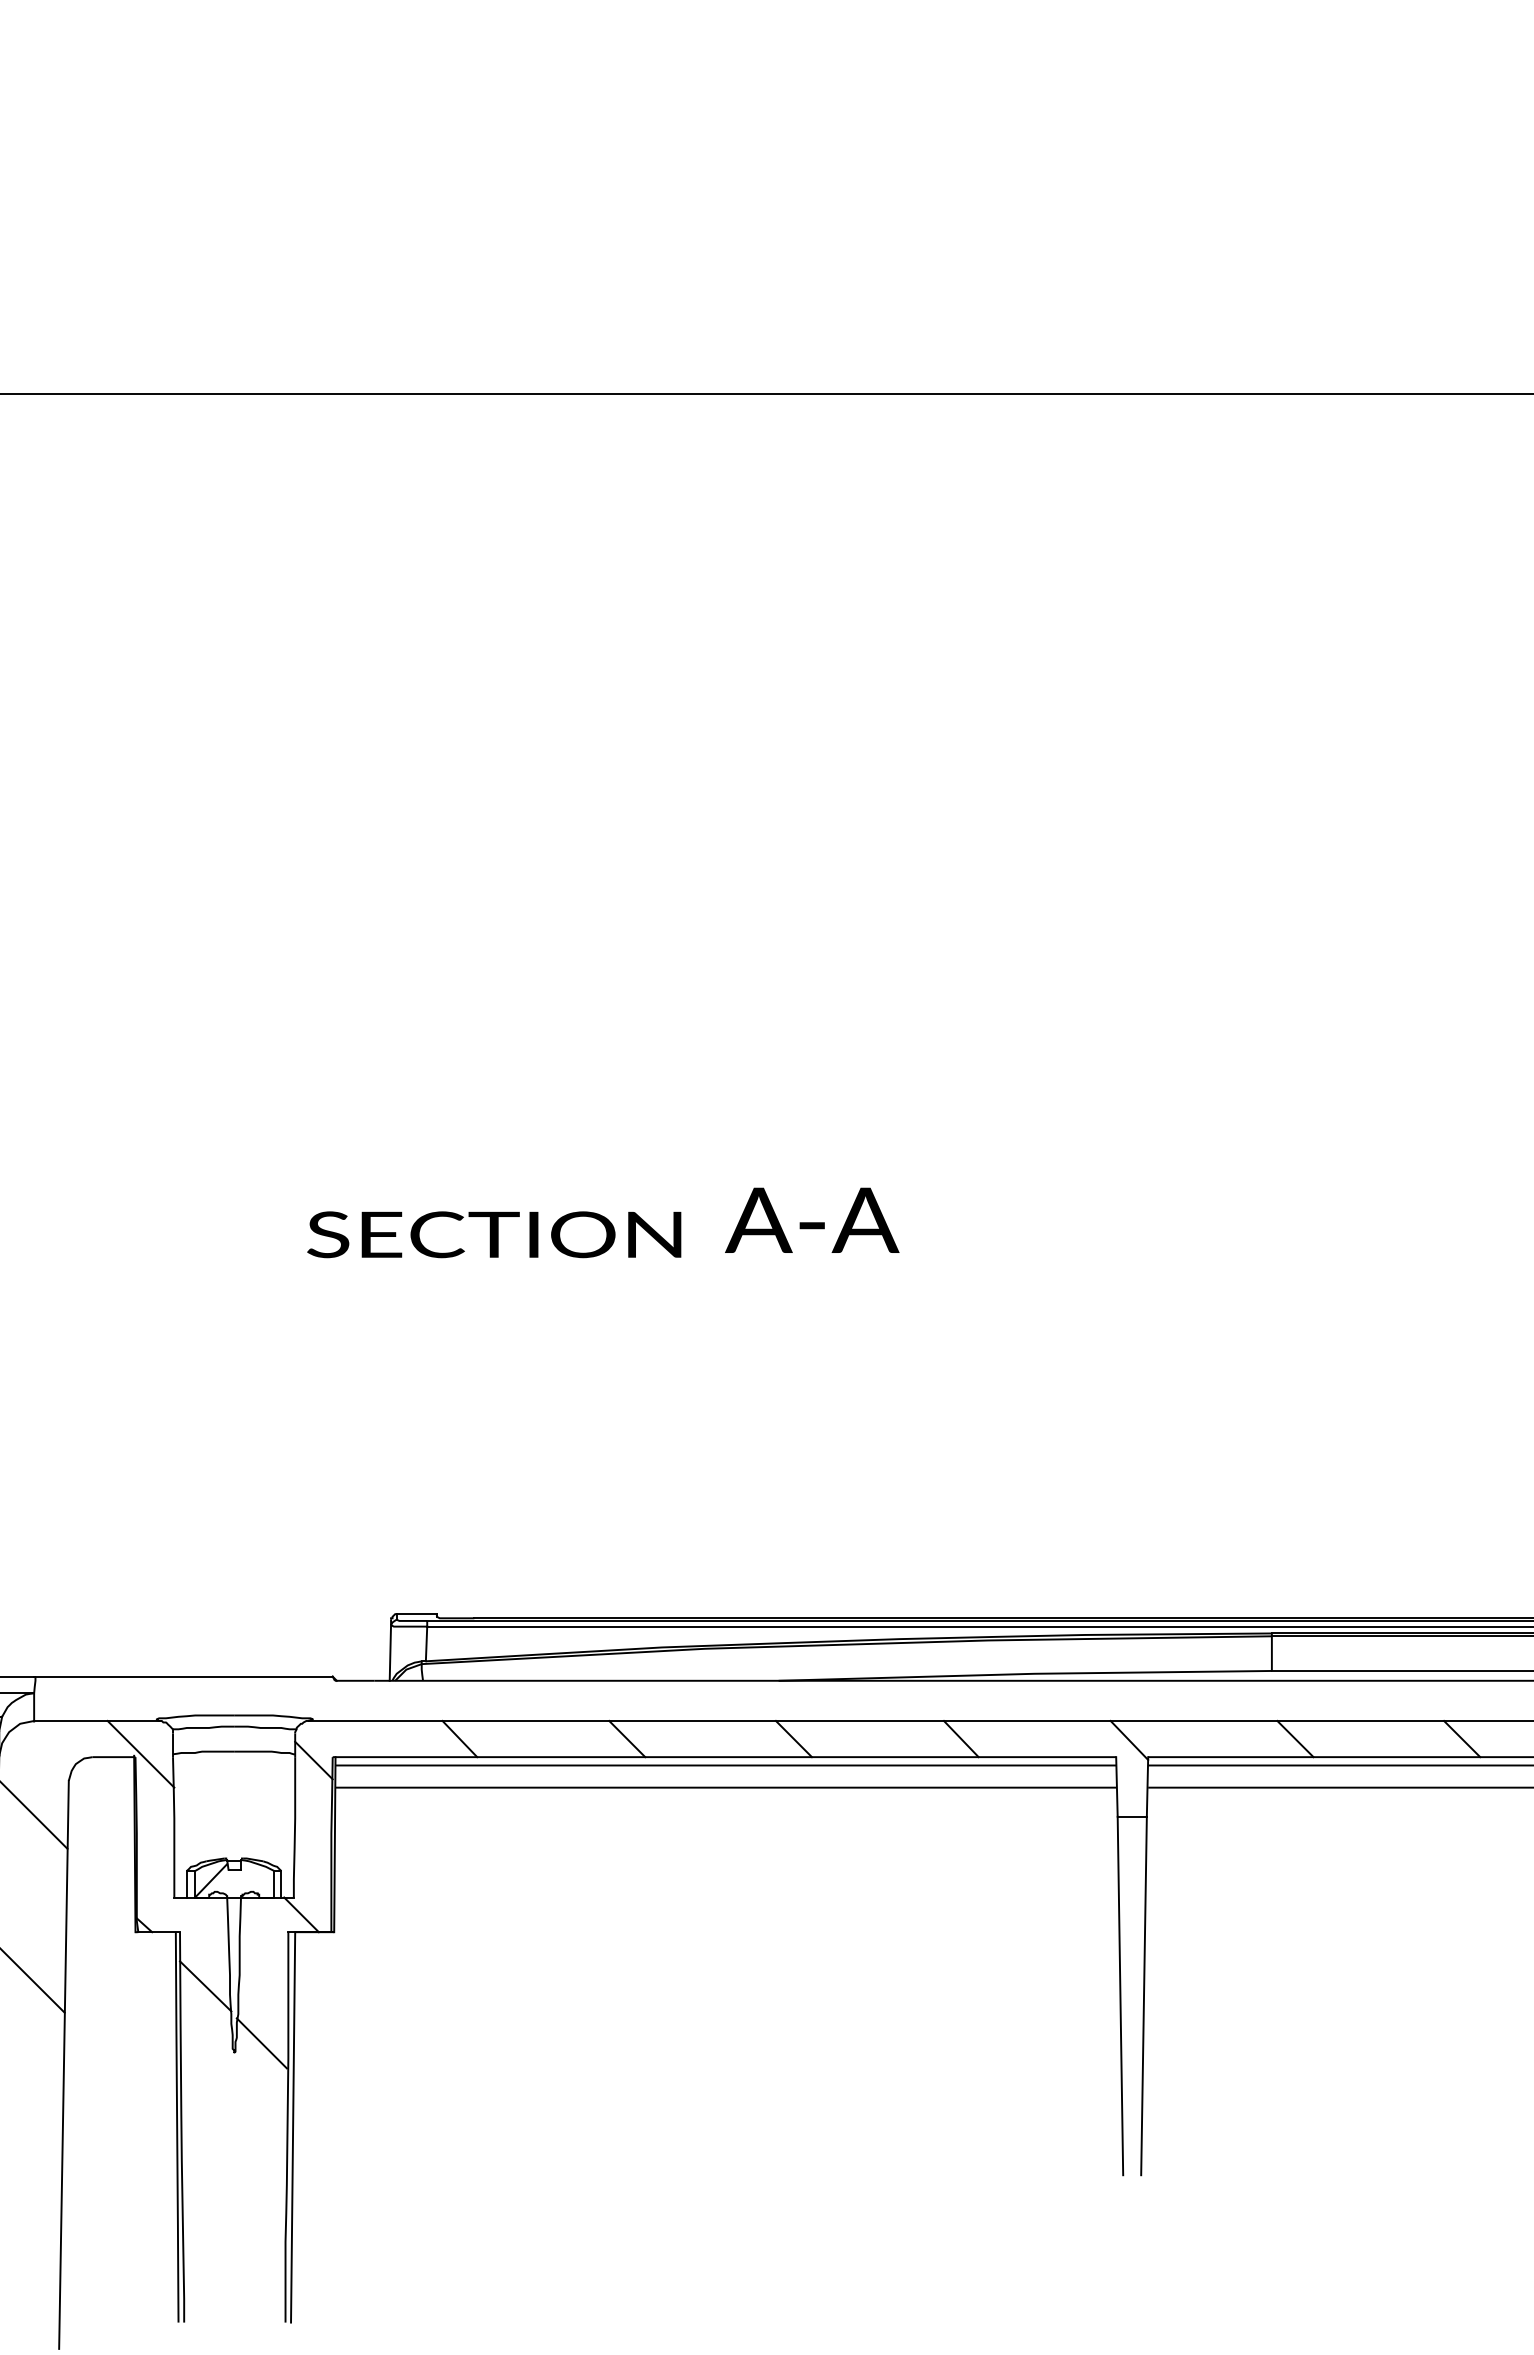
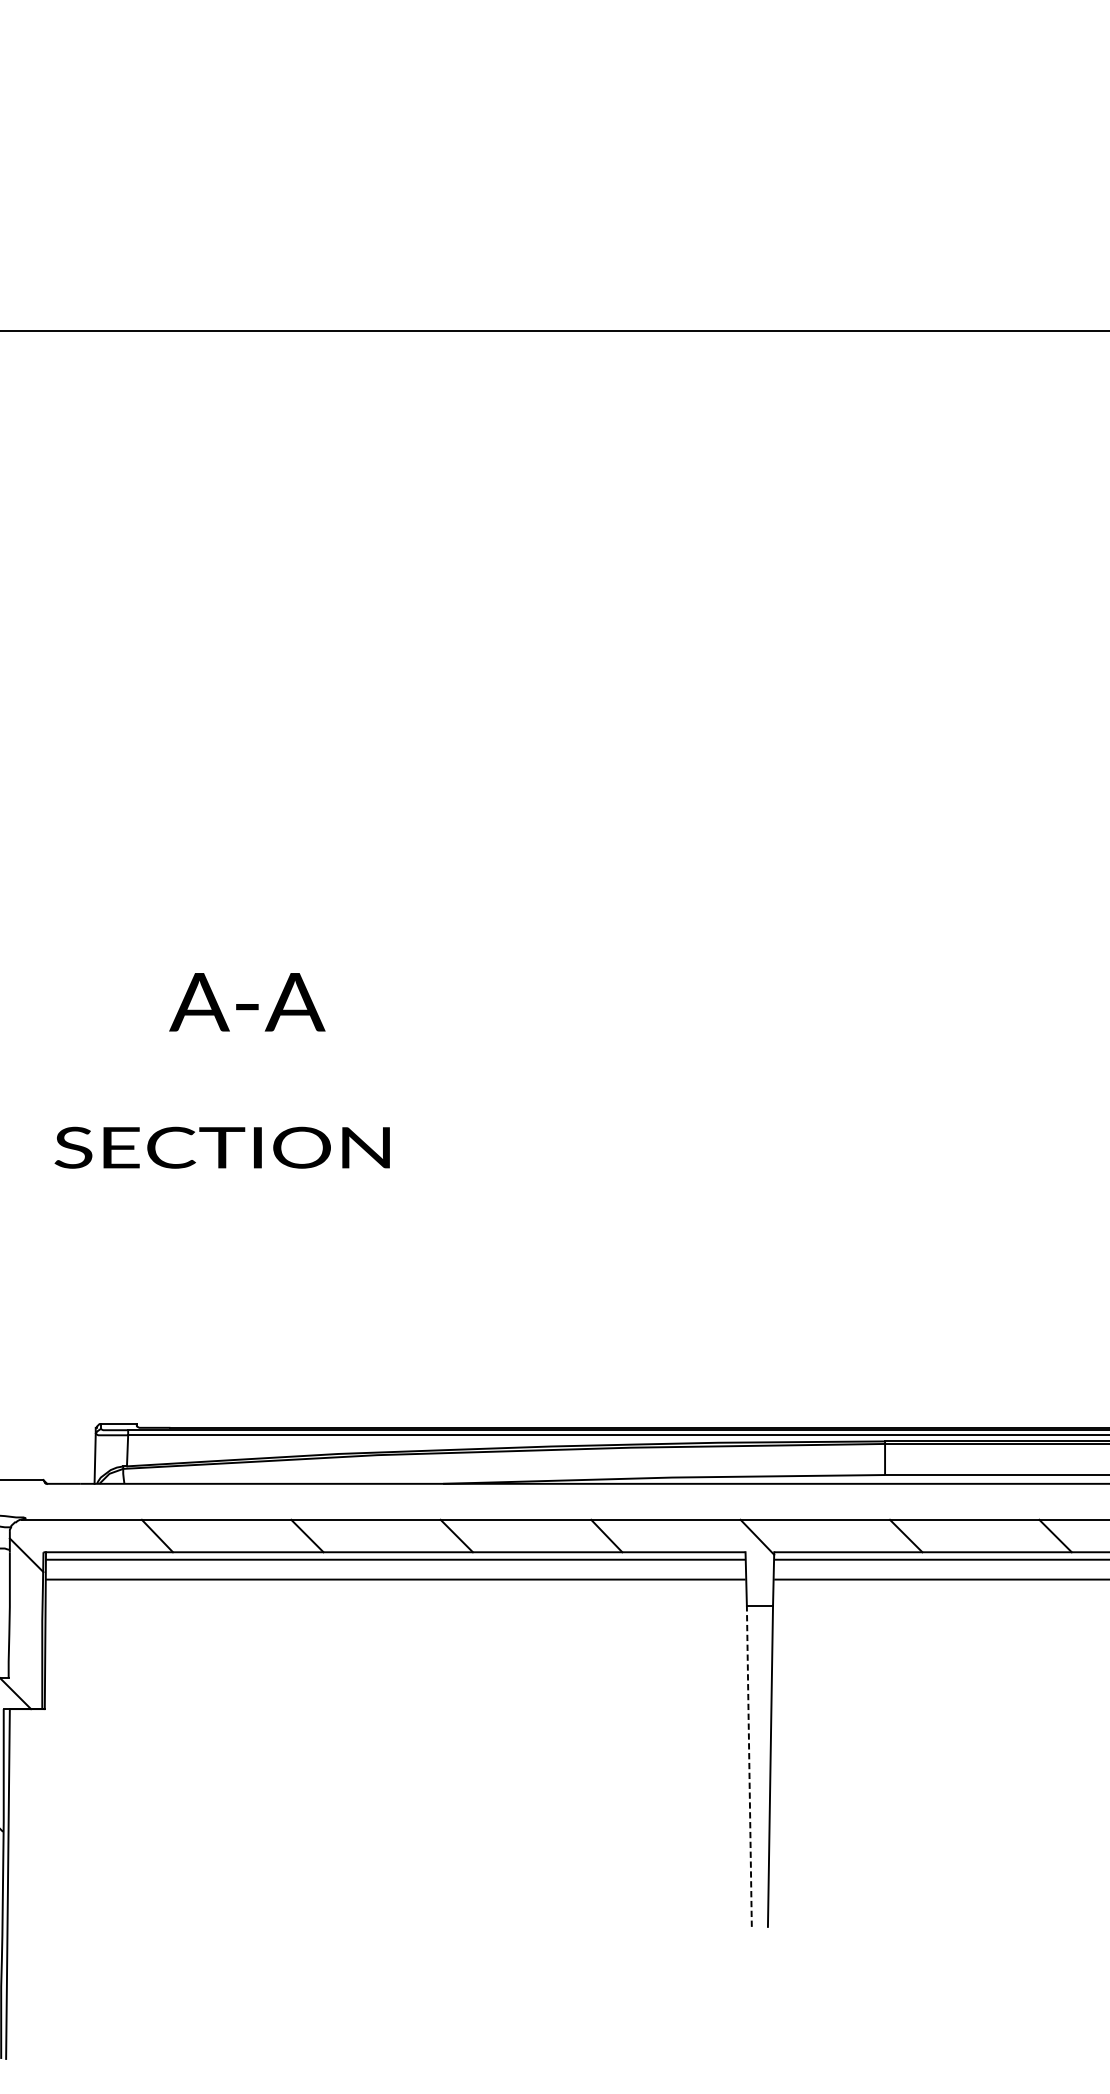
text: (812, 1219) -> (247, 1001), moved
text: (494, 1234) -> (222, 1147), moved
line: (1120, 1995) -> (749, 1765), solid -> dashed

